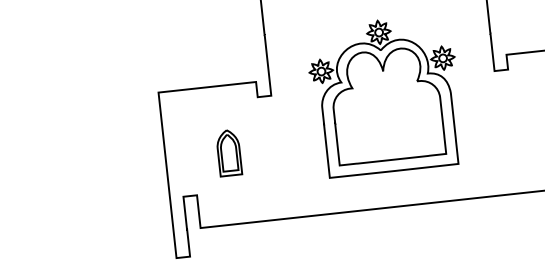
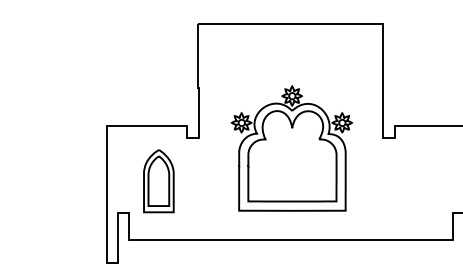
part: (228, 153) -> (158, 181), size x1.67

